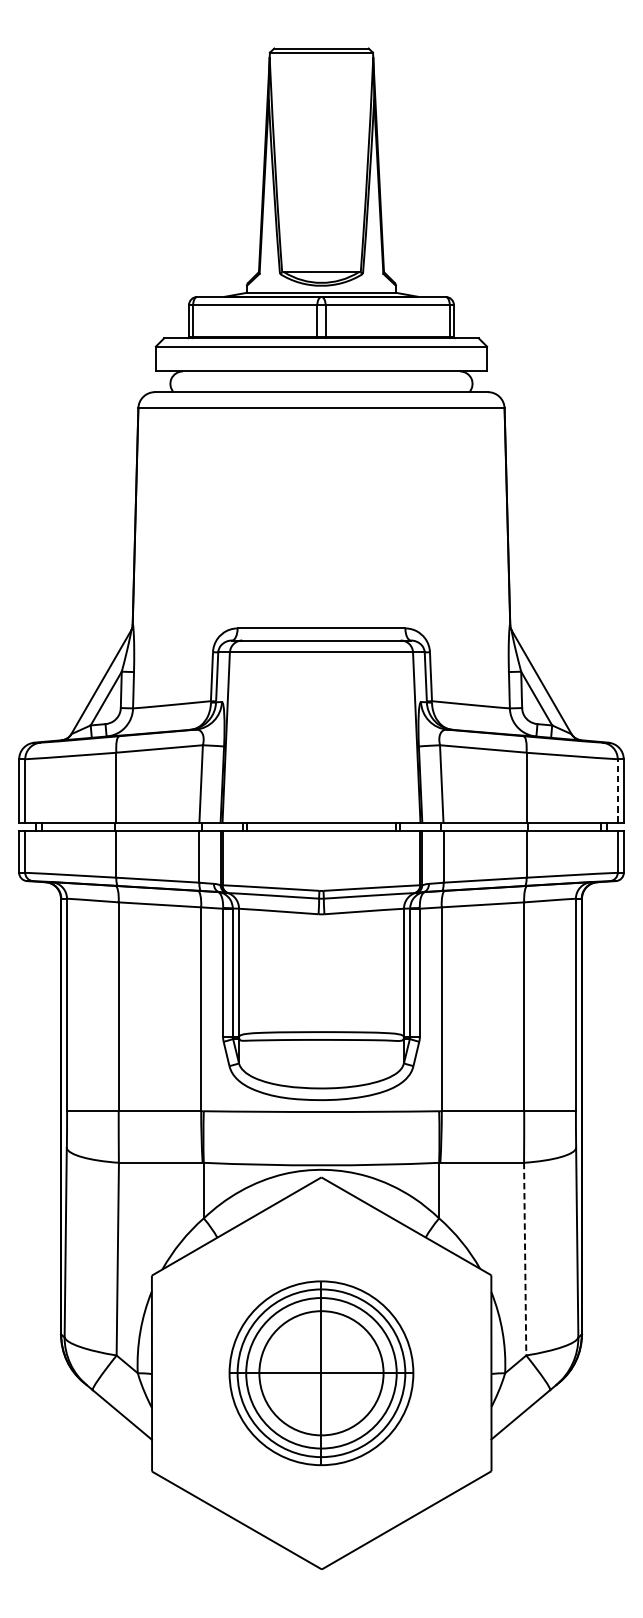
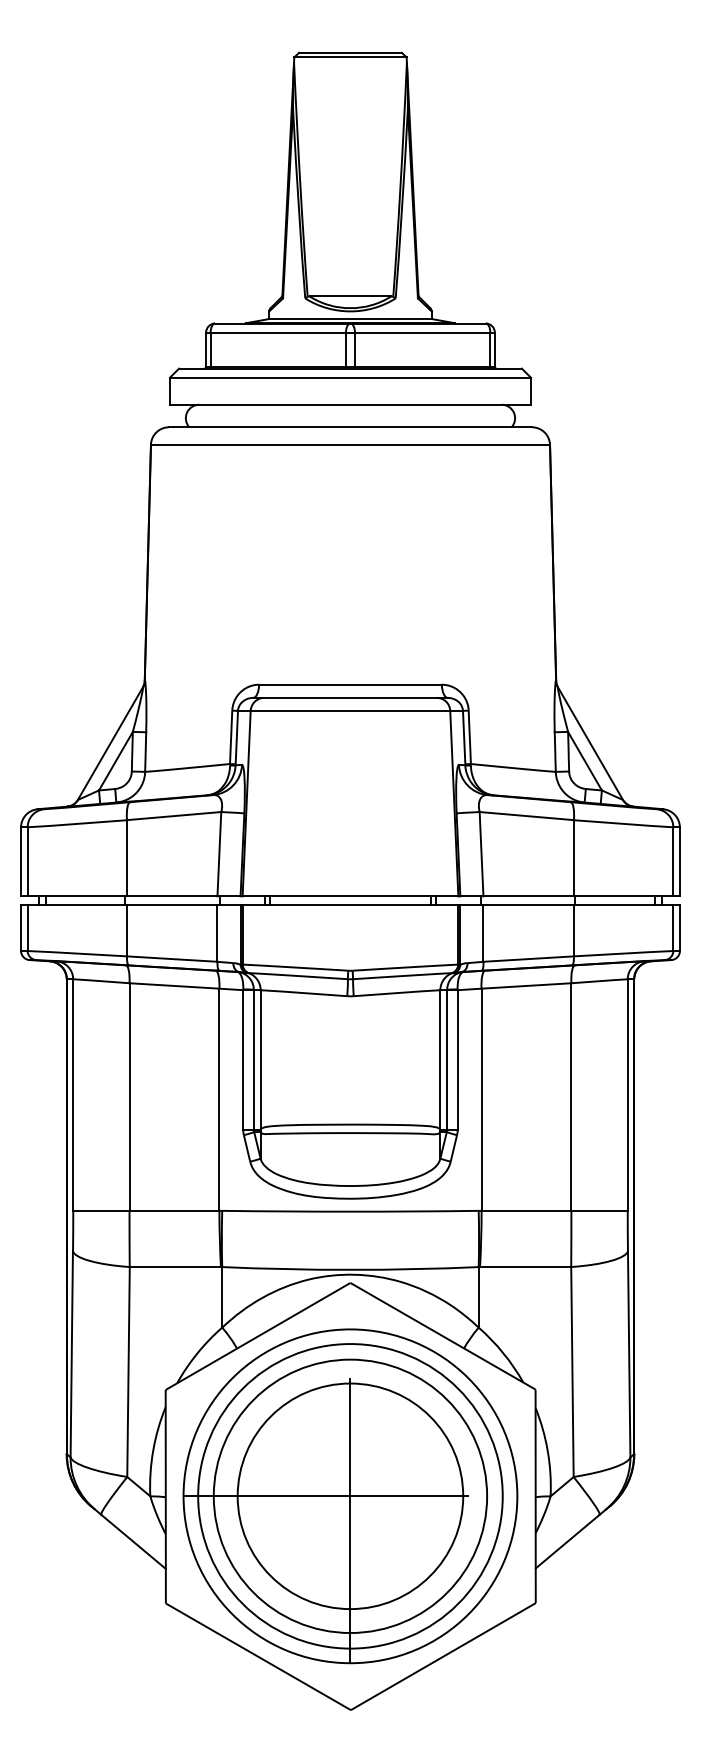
line: (617, 790) -> (673, 861), dashed -> solid
line: (525, 1259) -> (572, 1372), dashed -> solid
part: (321, 1373) -> (350, 1496), size x1.67

